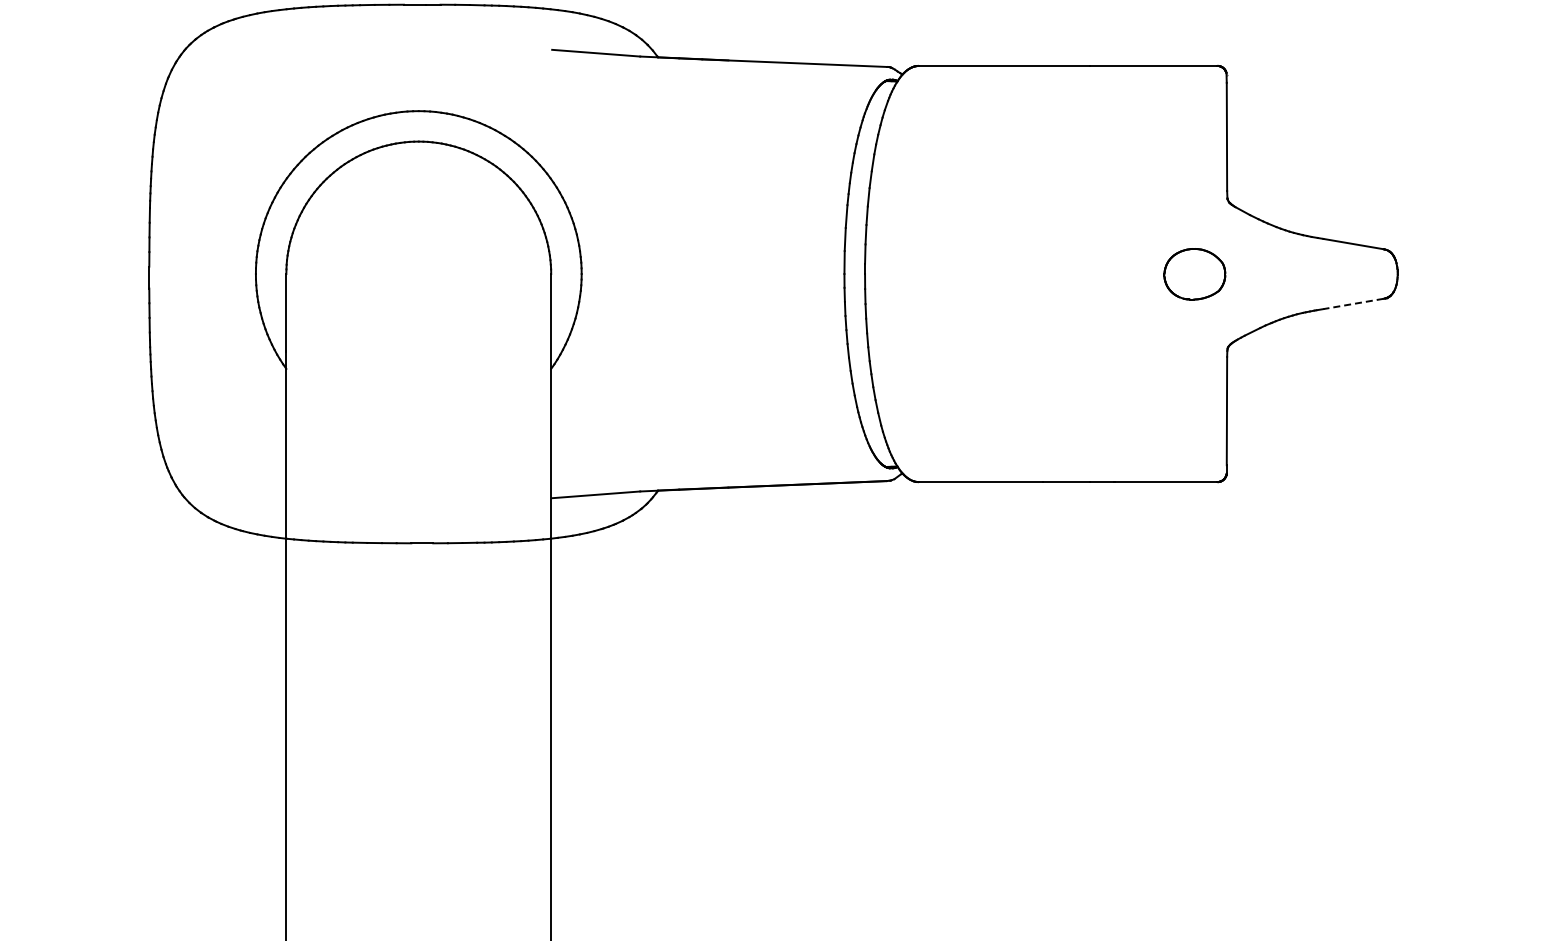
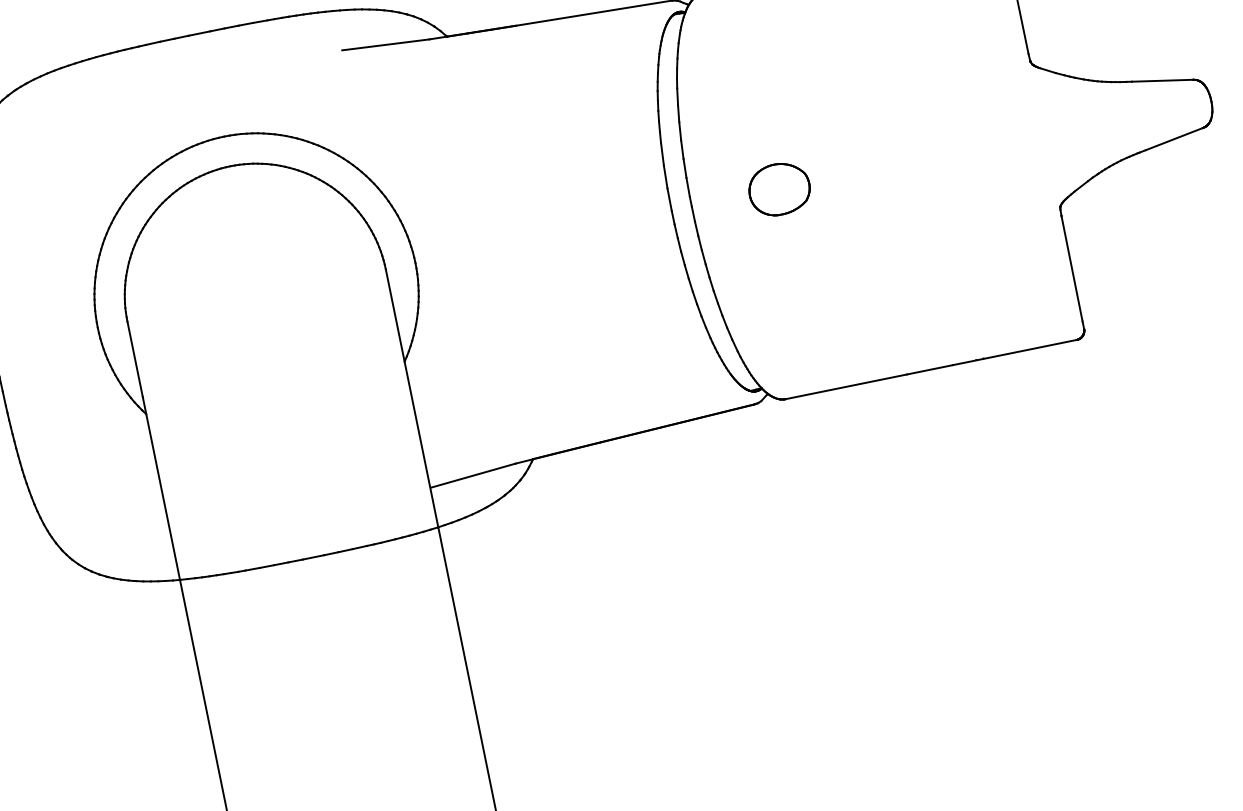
part: (1194, 274) -> (779, 189), moved
line: (1353, 303) -> (1174, 138), dashed -> solid

